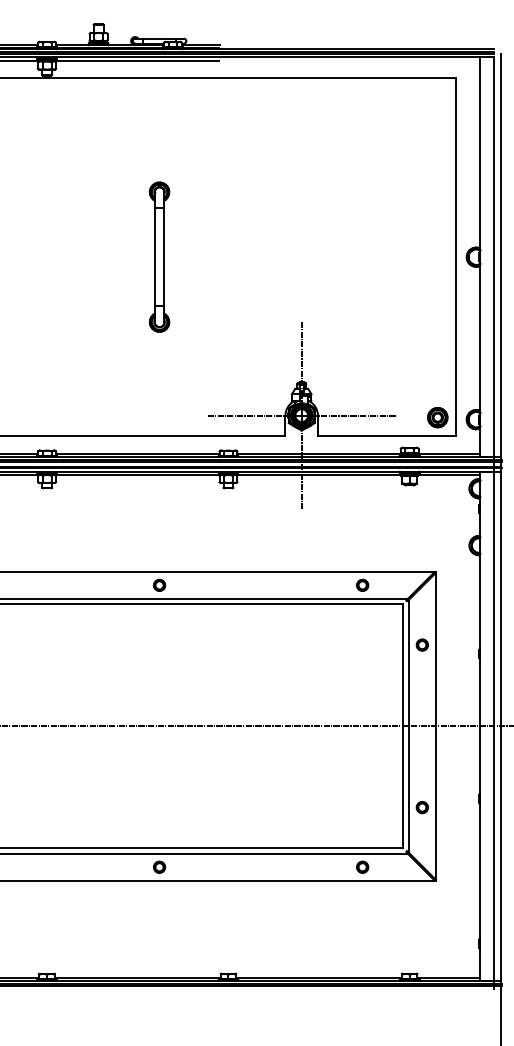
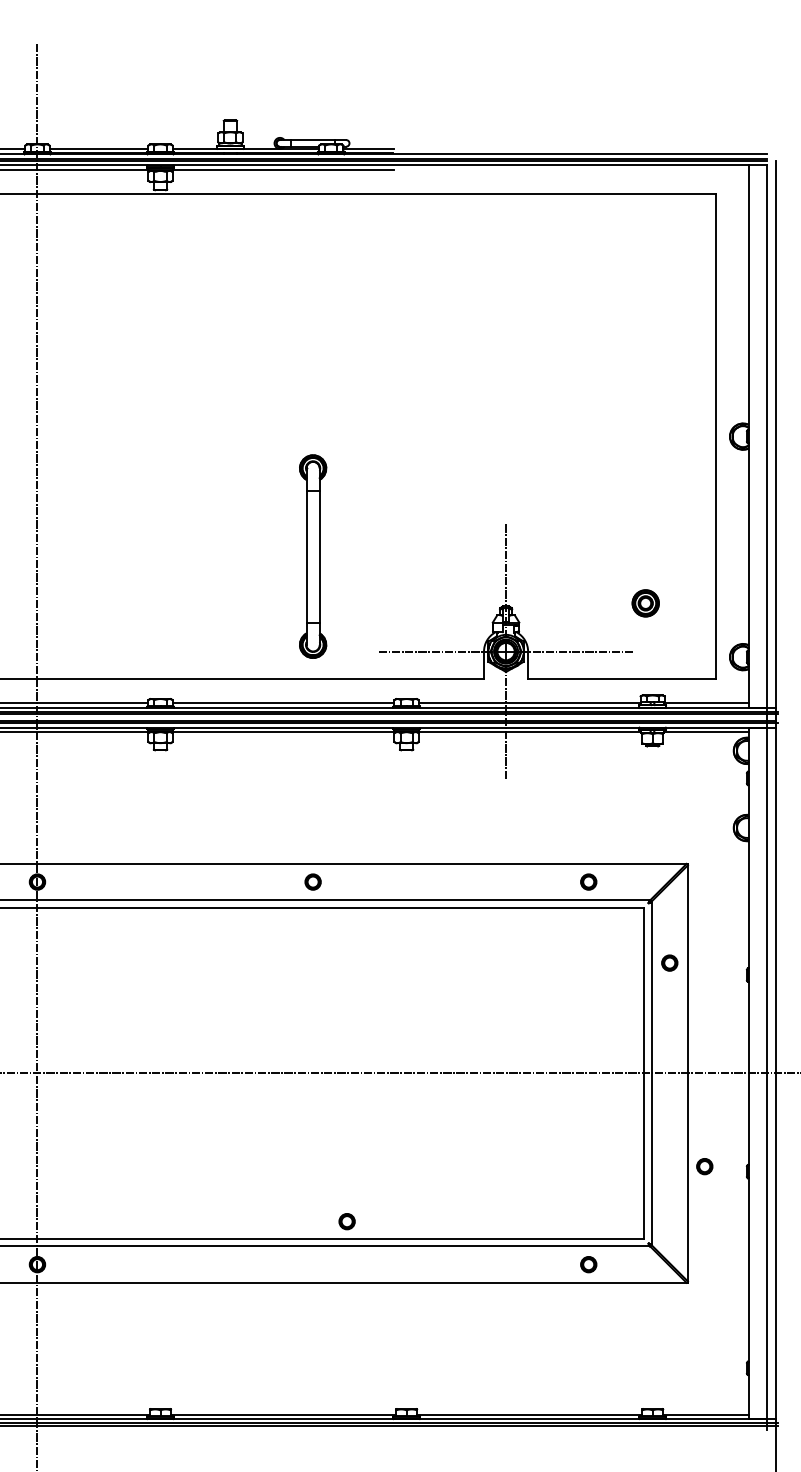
part: (159, 257) -> (313, 556), moved
part: (437, 417) -> (645, 603), moved
part: (422, 807) -> (704, 1166), moved
part: (159, 867) -> (346, 1221), moved

